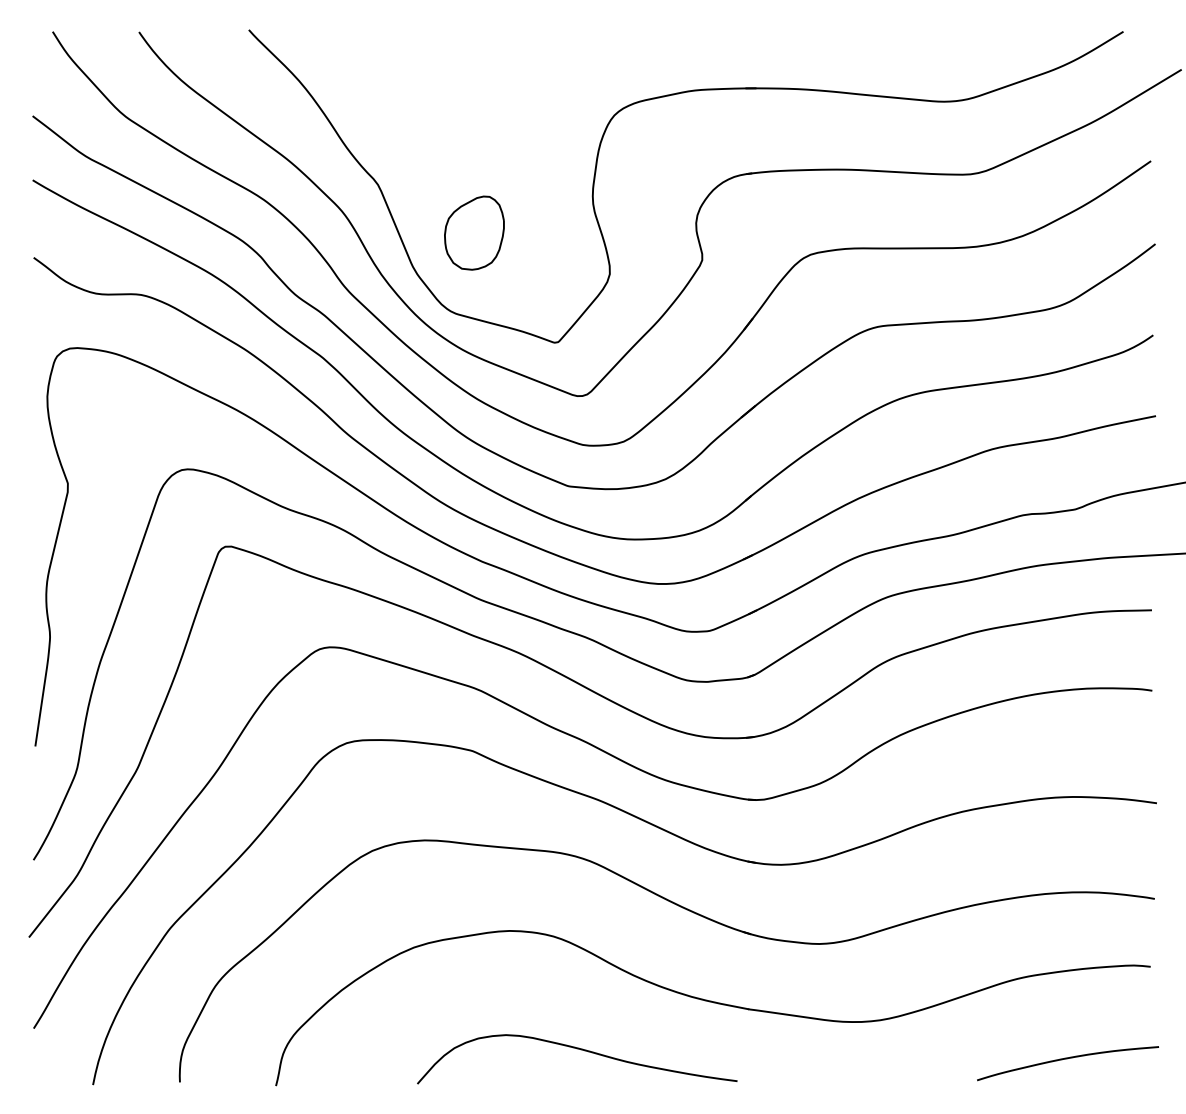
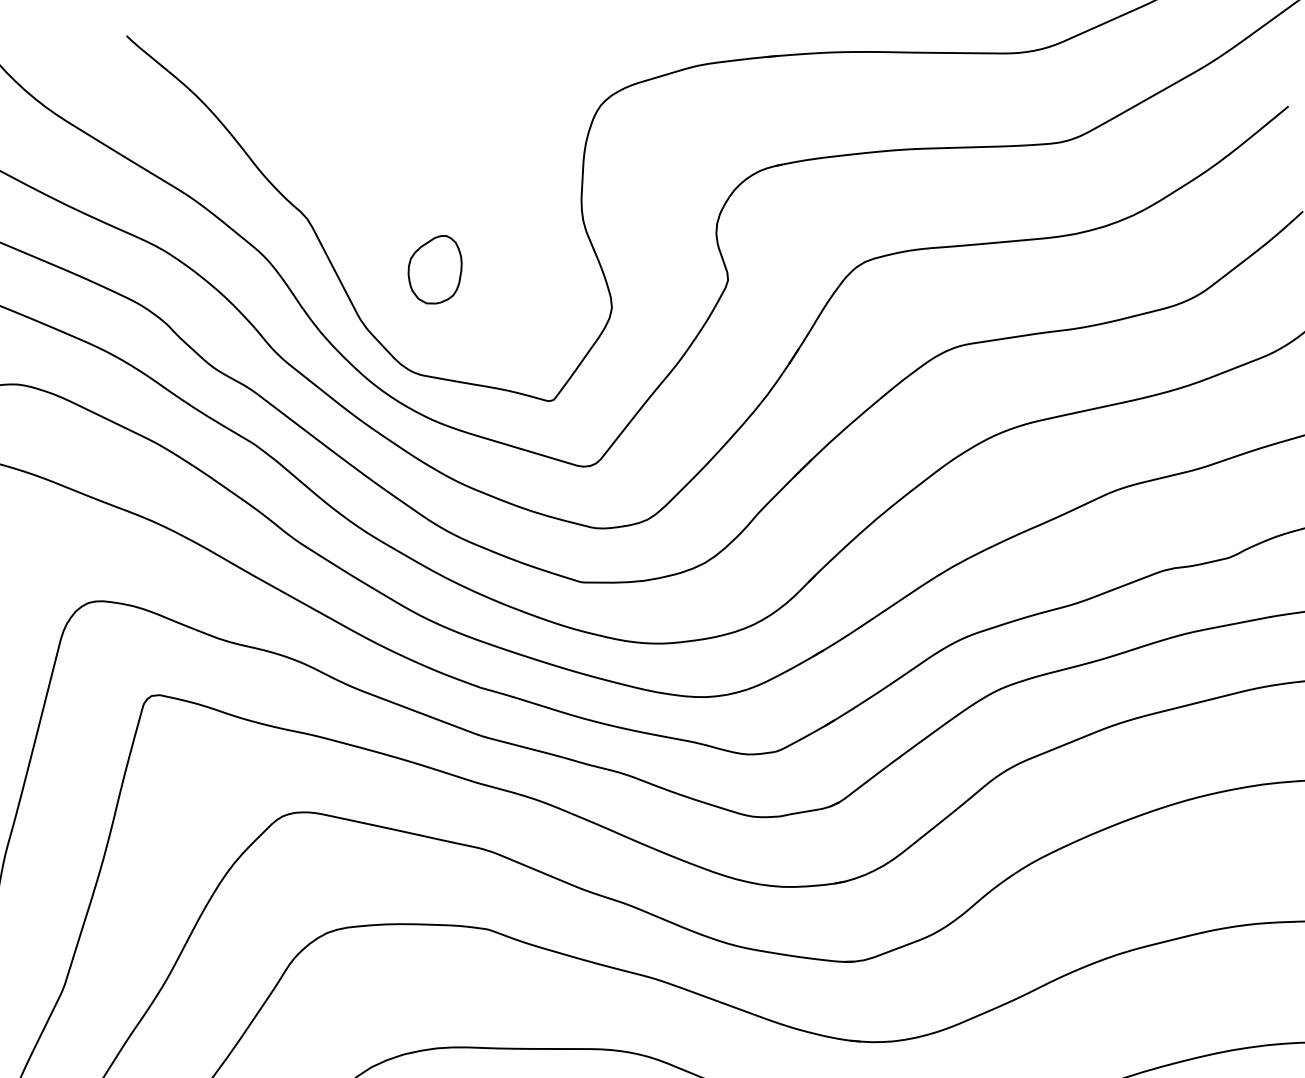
part: (474, 232) -> (435, 269), size x0.71

